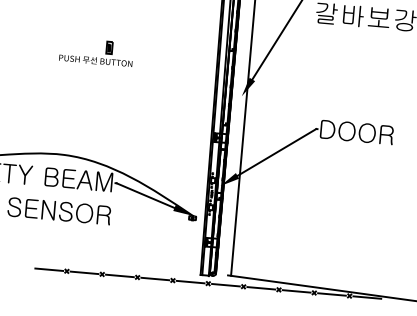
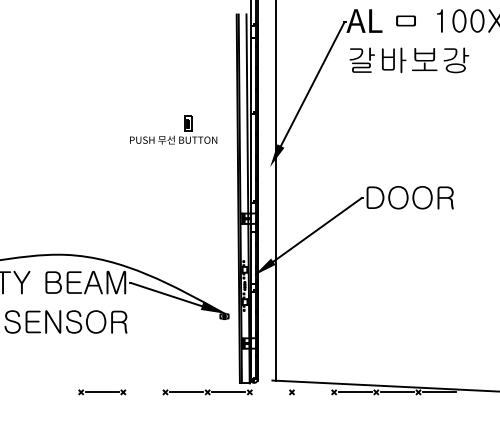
part: (96, 56) -> (174, 135), moved
line: (48, 269) -> (59, 392), removed
line: (119, 276) -> (144, 392), removed
line: (225, 285) -> (270, 392), removed
line: (260, 288) -> (312, 392), removed

